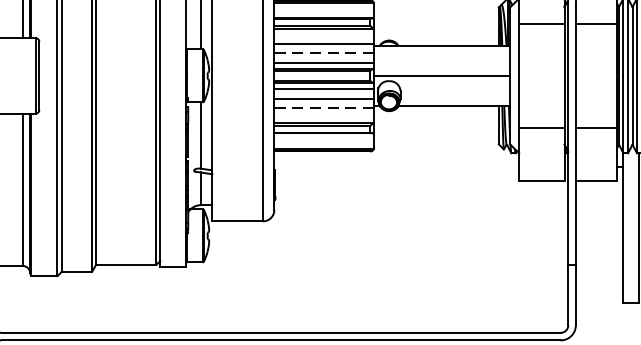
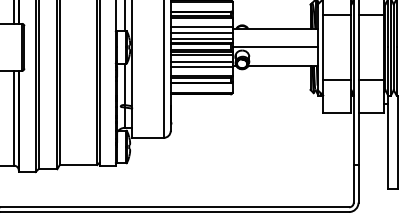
line: (323, 52) -> (201, 32), dashed -> solid
line: (323, 108) -> (201, 67), dashed -> solid

